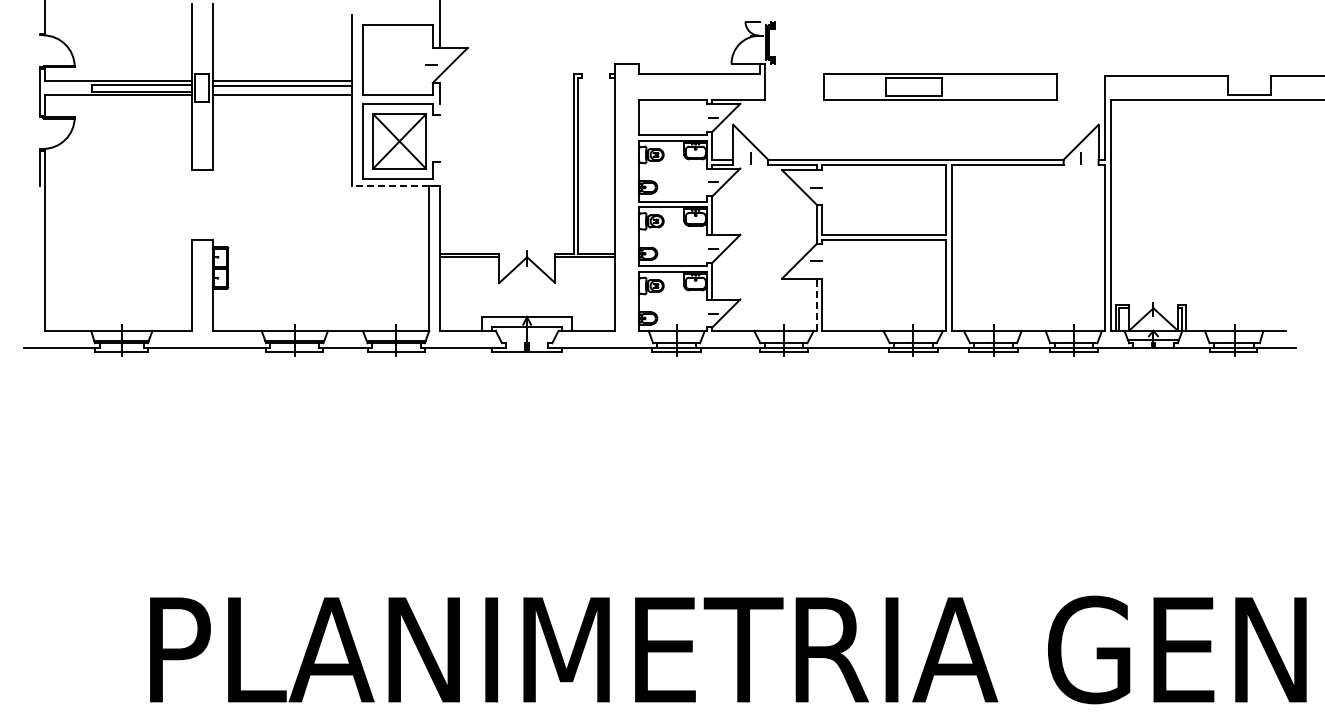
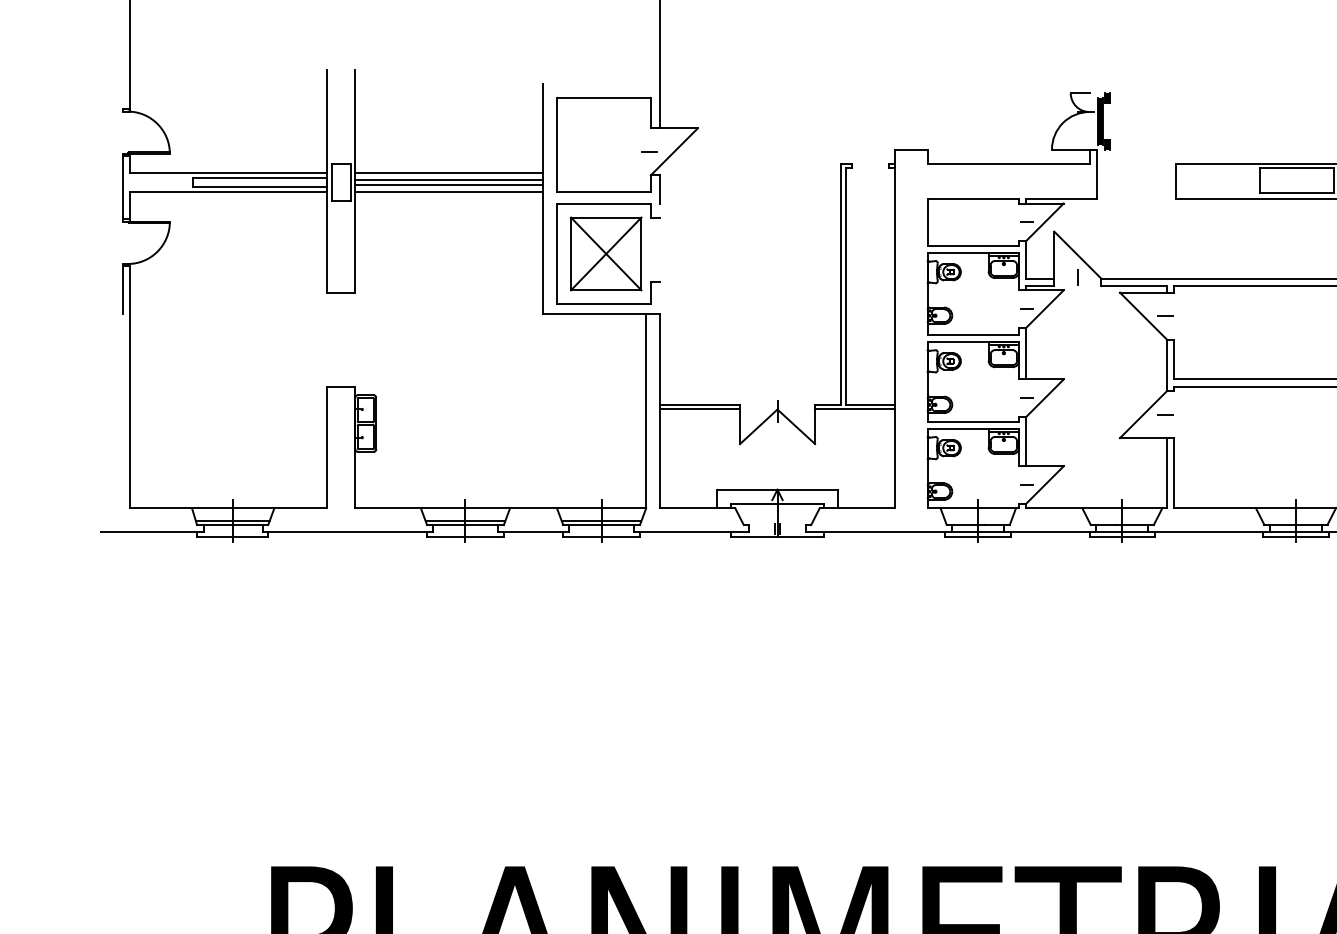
line: (282, 89) -> (448, 184), added
line: (390, 185) -> (593, 313), dashed -> solid
line: (817, 304) -> (1167, 472), dashed -> solid

